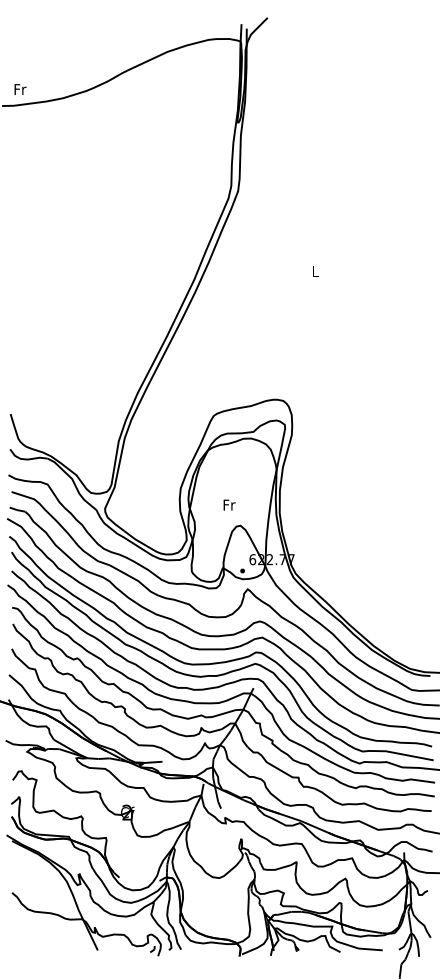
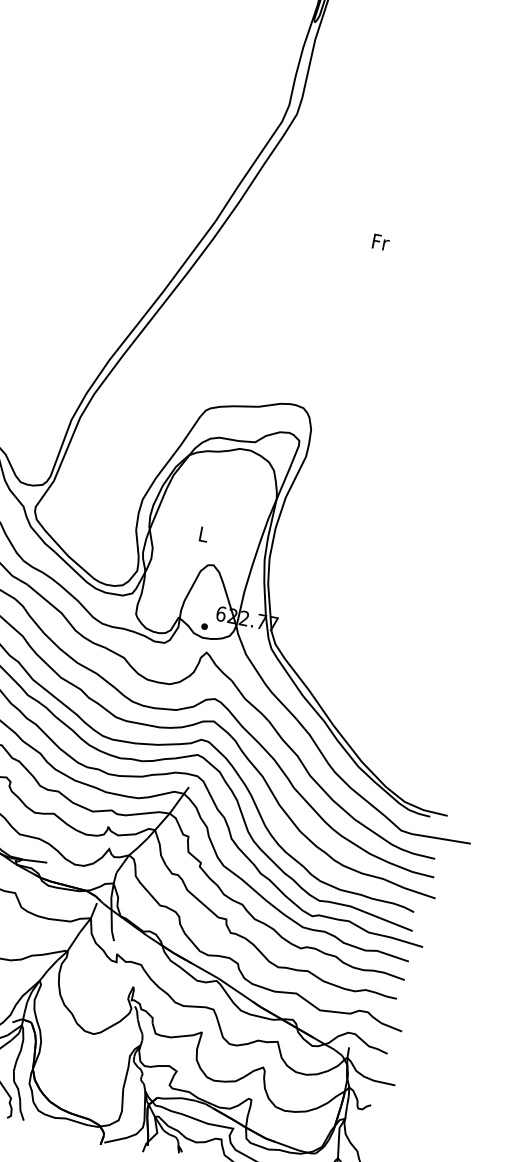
text: (315, 271) -> (380, 242), L -> Fr
text: (229, 504) -> (204, 533), Fr -> L

